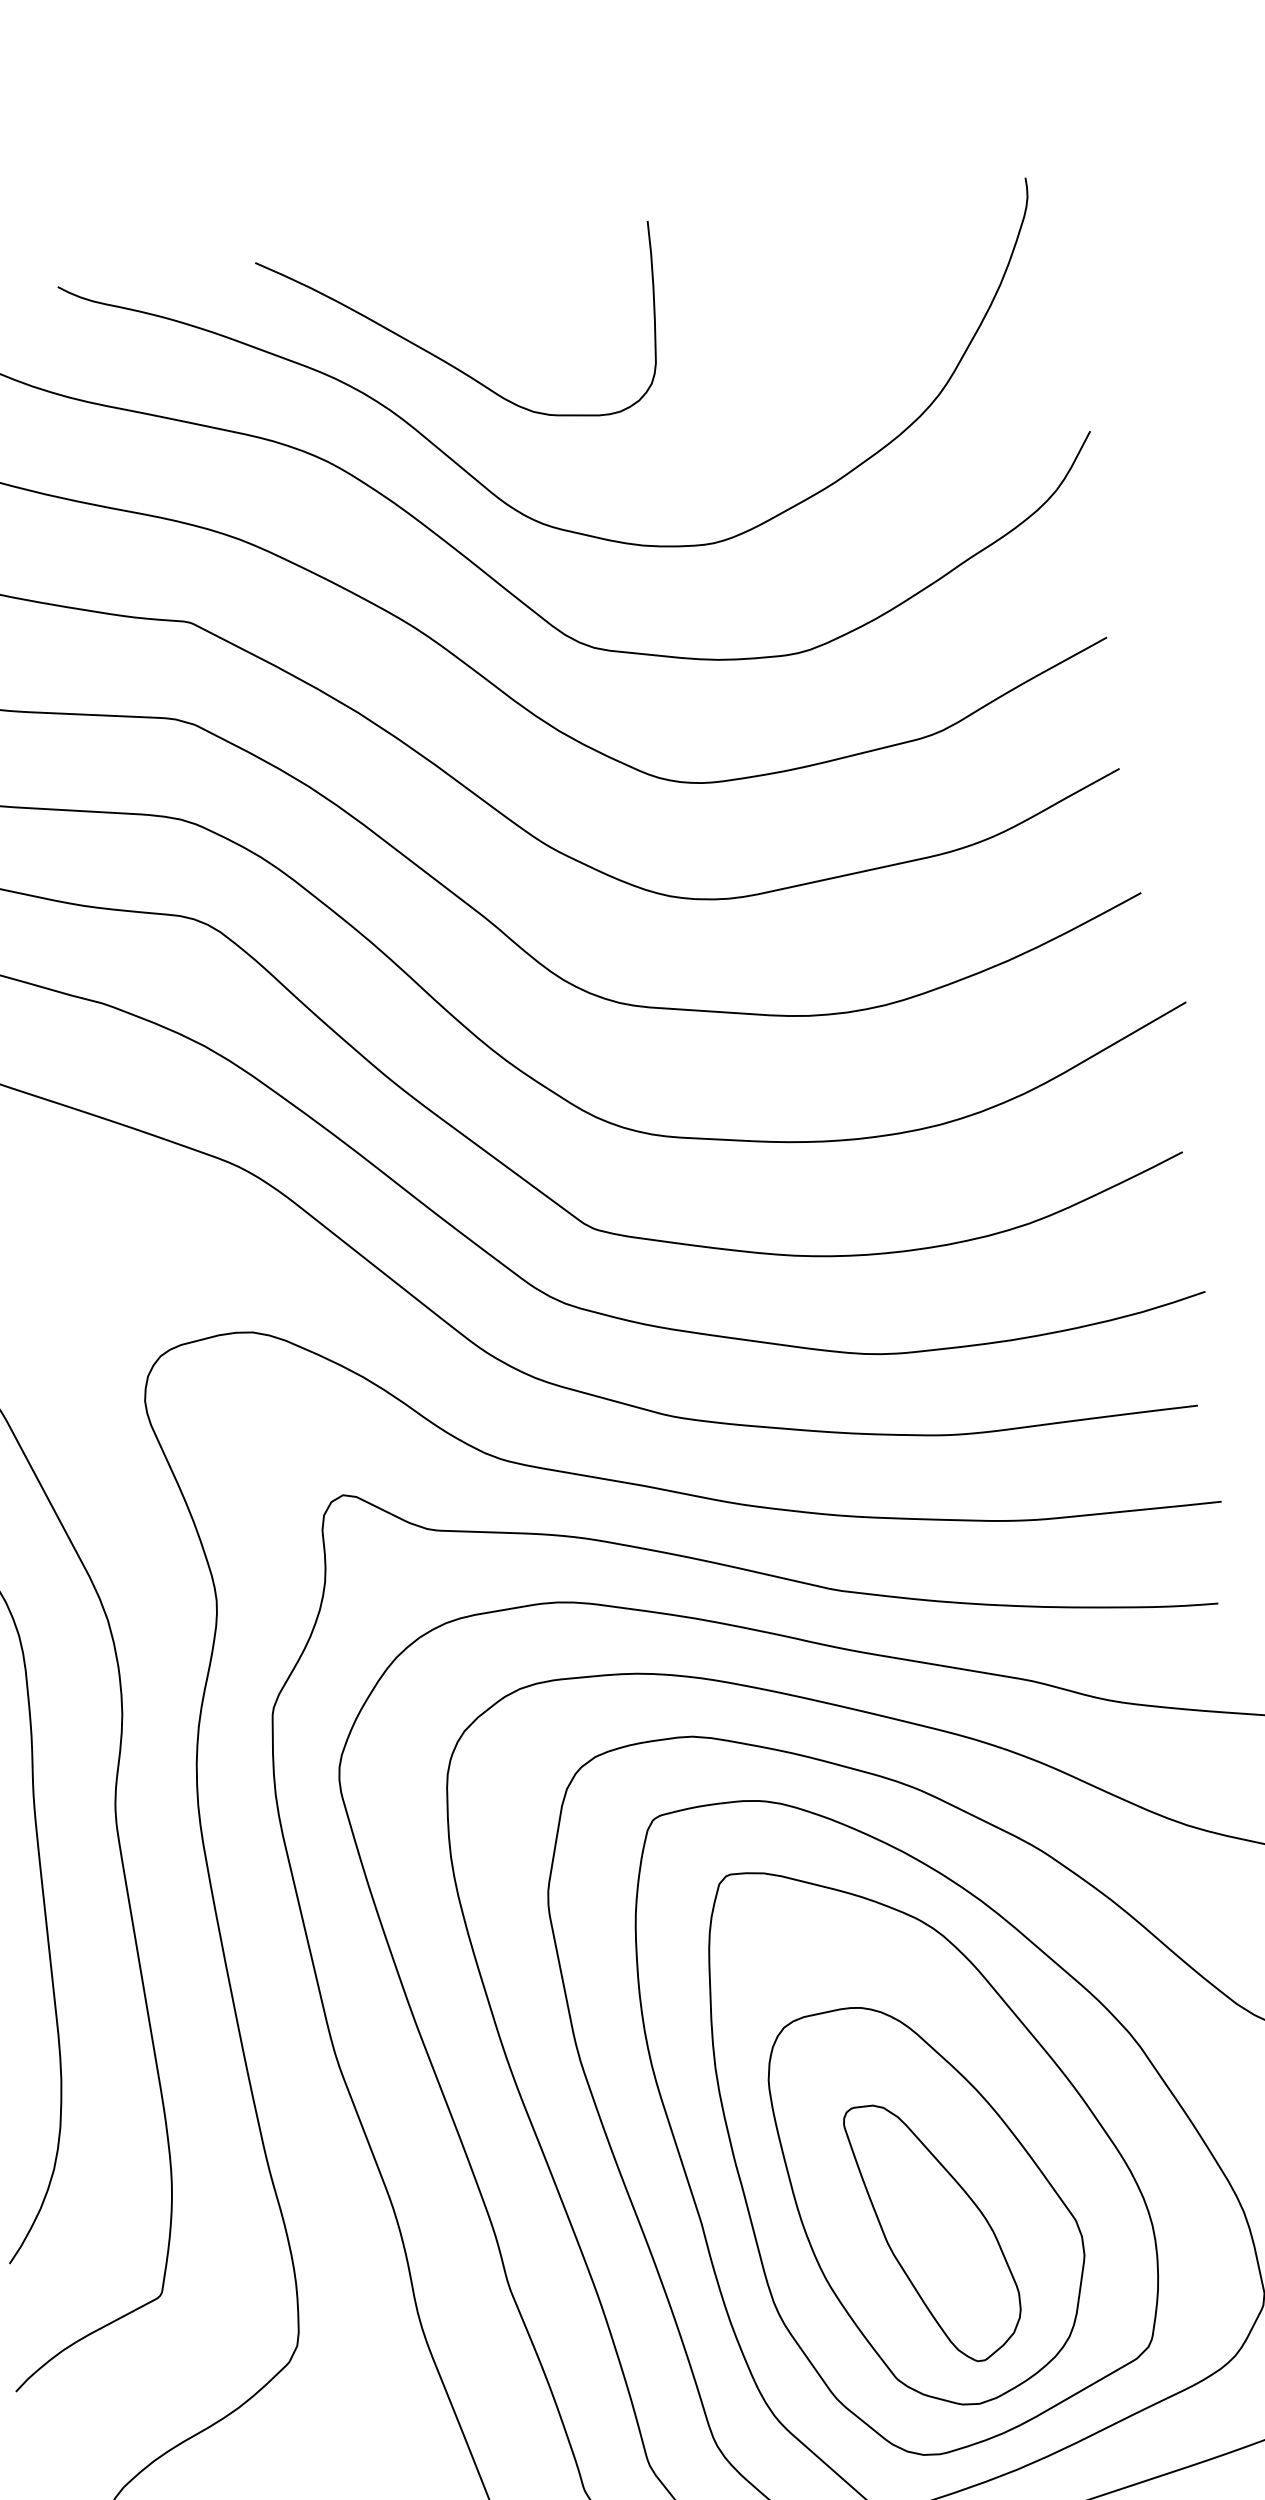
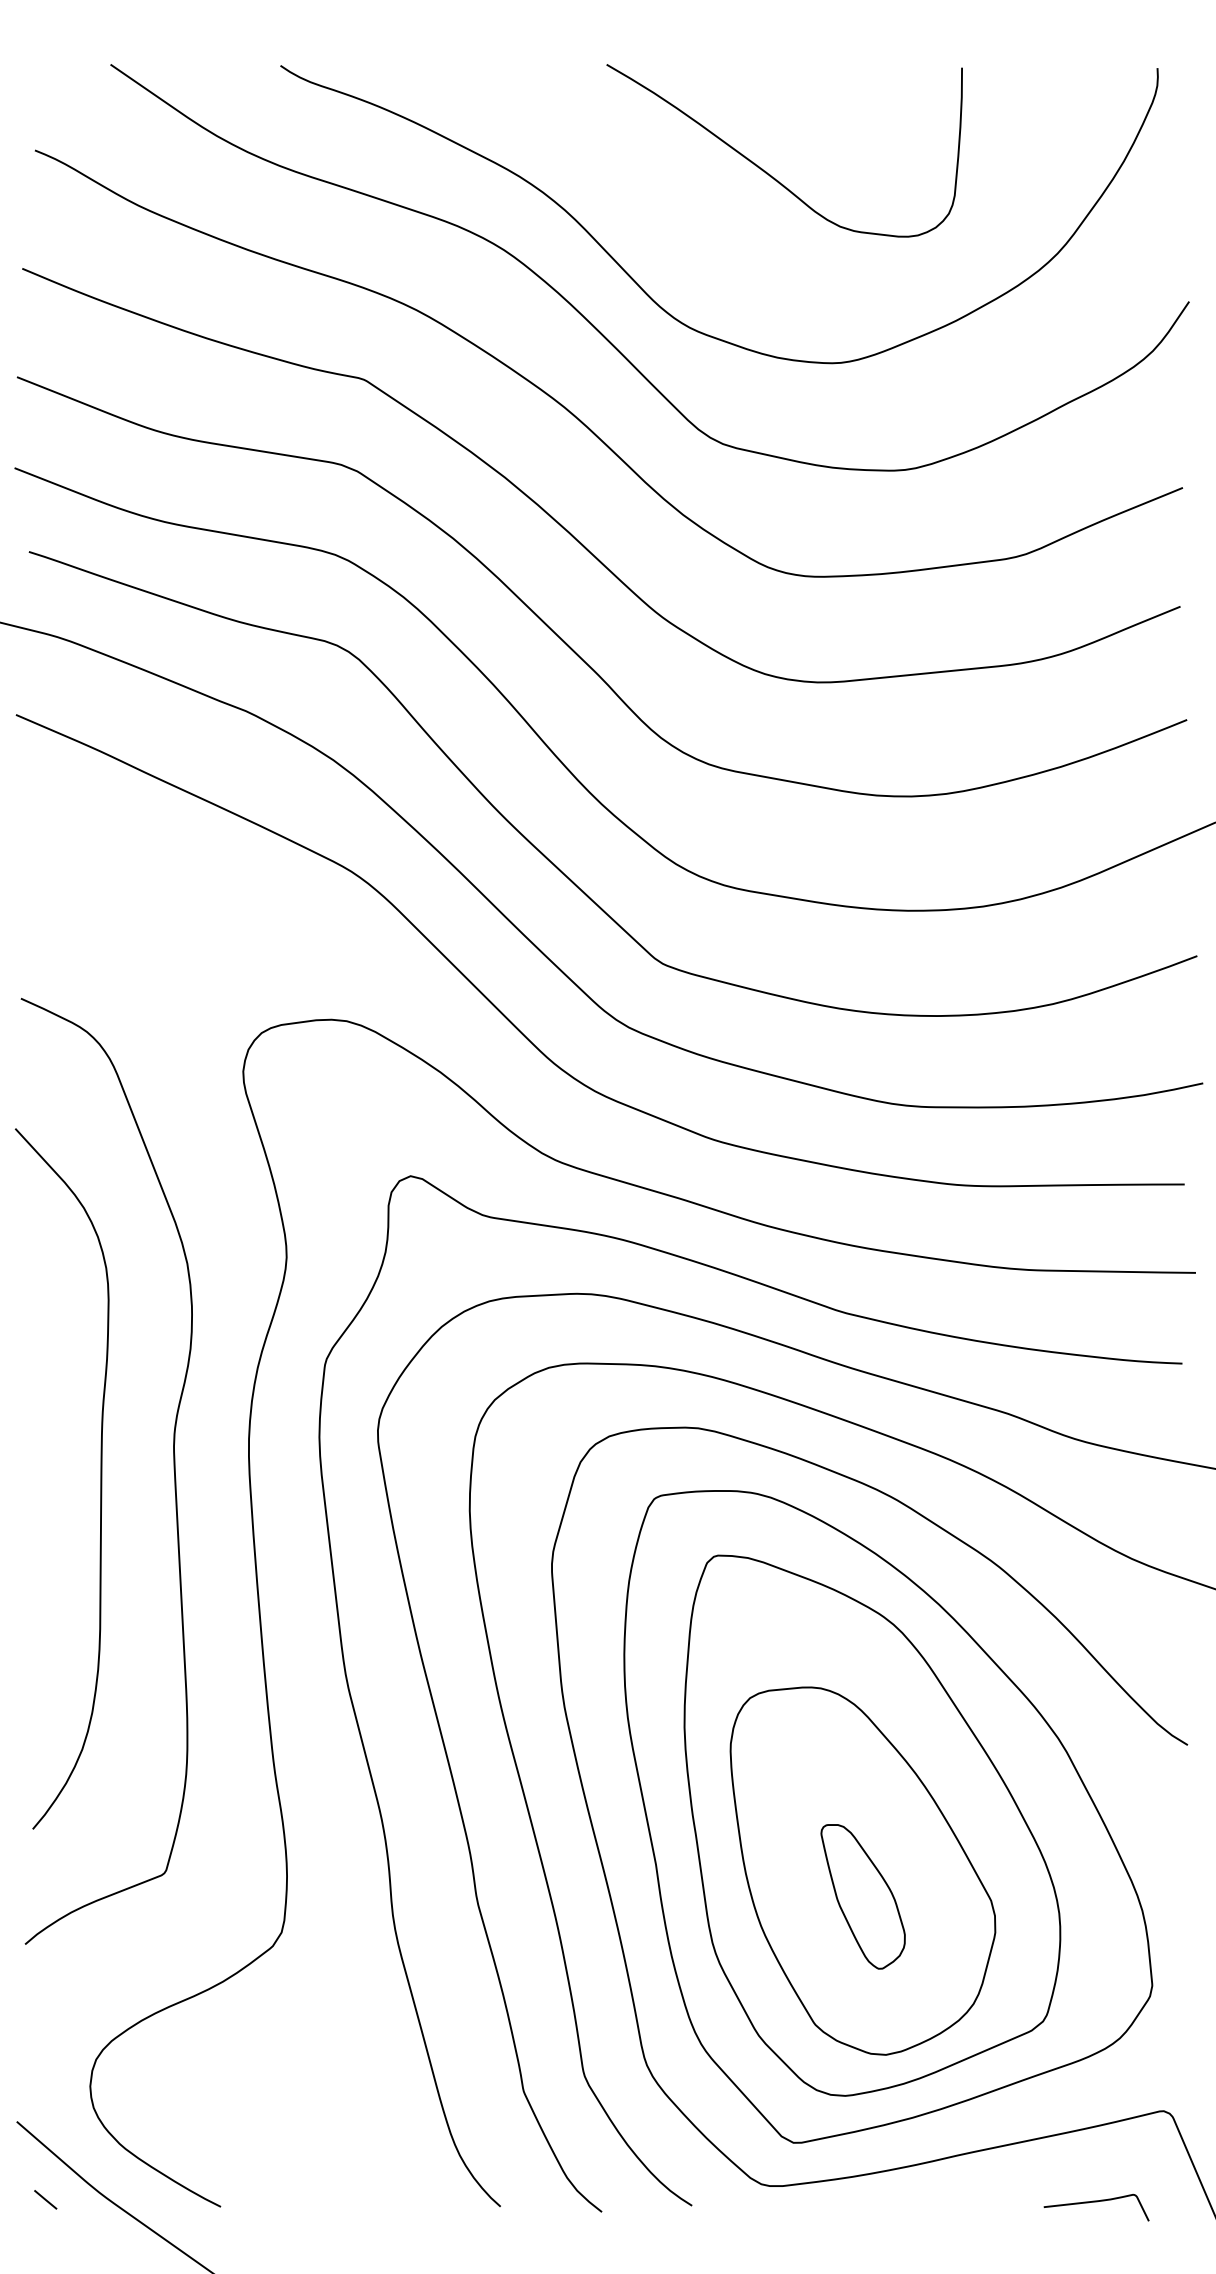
curve: (445, 360) -> (766, 171), moved
part: (933, 2232) -> (862, 1896), size x0.6

